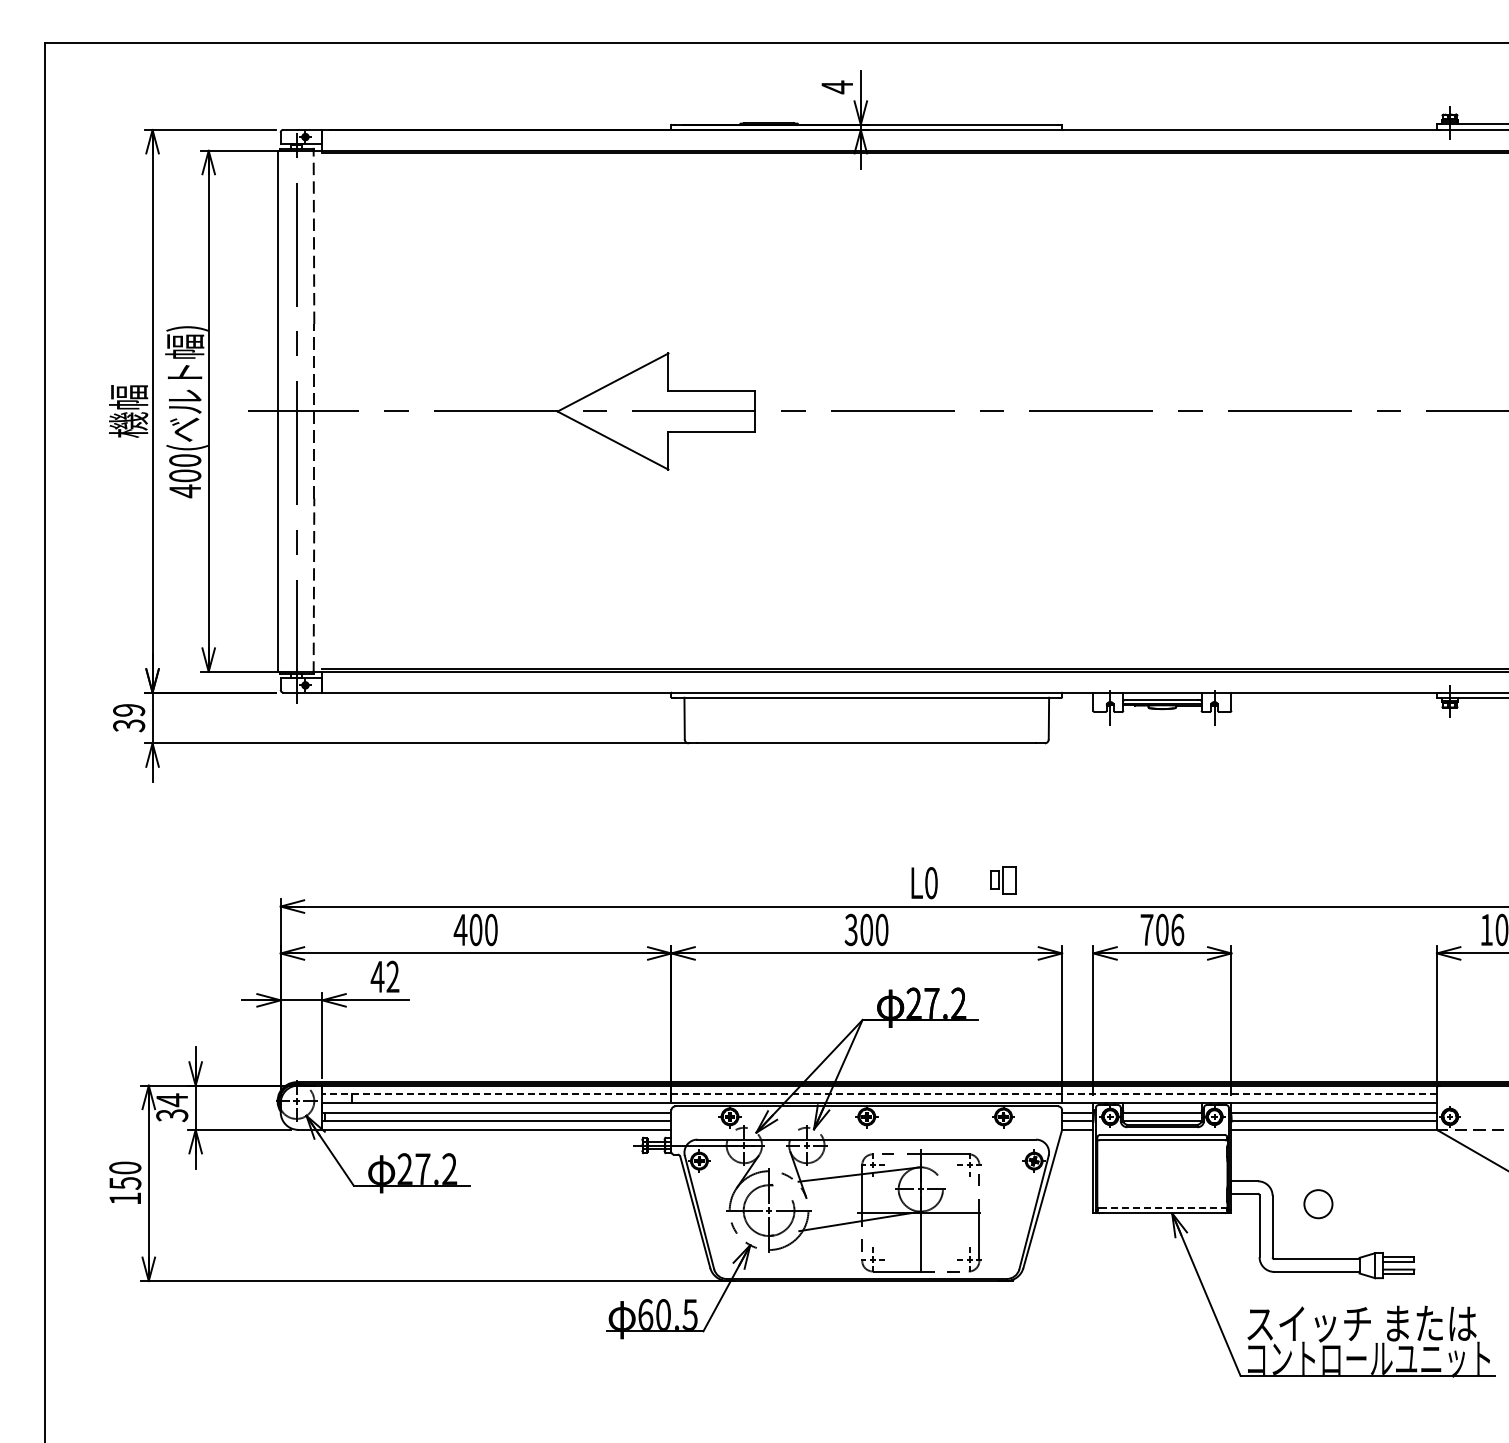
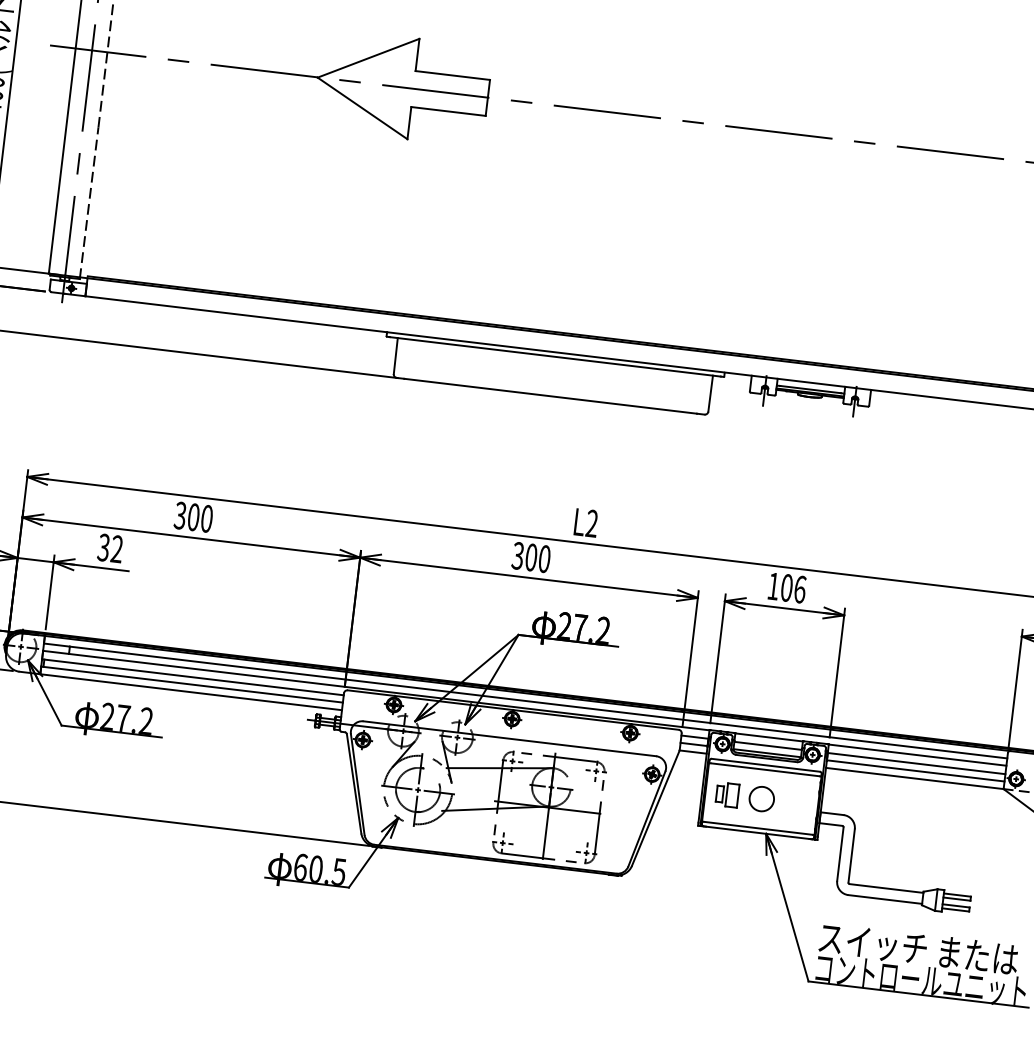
part: (1003, 880) -> (727, 795), moved
text: (931, 883) -> (592, 524), L0 -> L2
text: (460, 929) -> (180, 515), 400 -> 300
text: (1146, 929) -> (773, 585), 706 -> 106
text: (377, 976) -> (103, 547), 42 -> 32
line: (879, 1094) -> (525, 701), dashed -> solid
circle: (1318, 1204) -> (761, 799), moved
line: (1162, 1208) -> (758, 828), dashed -> solid

